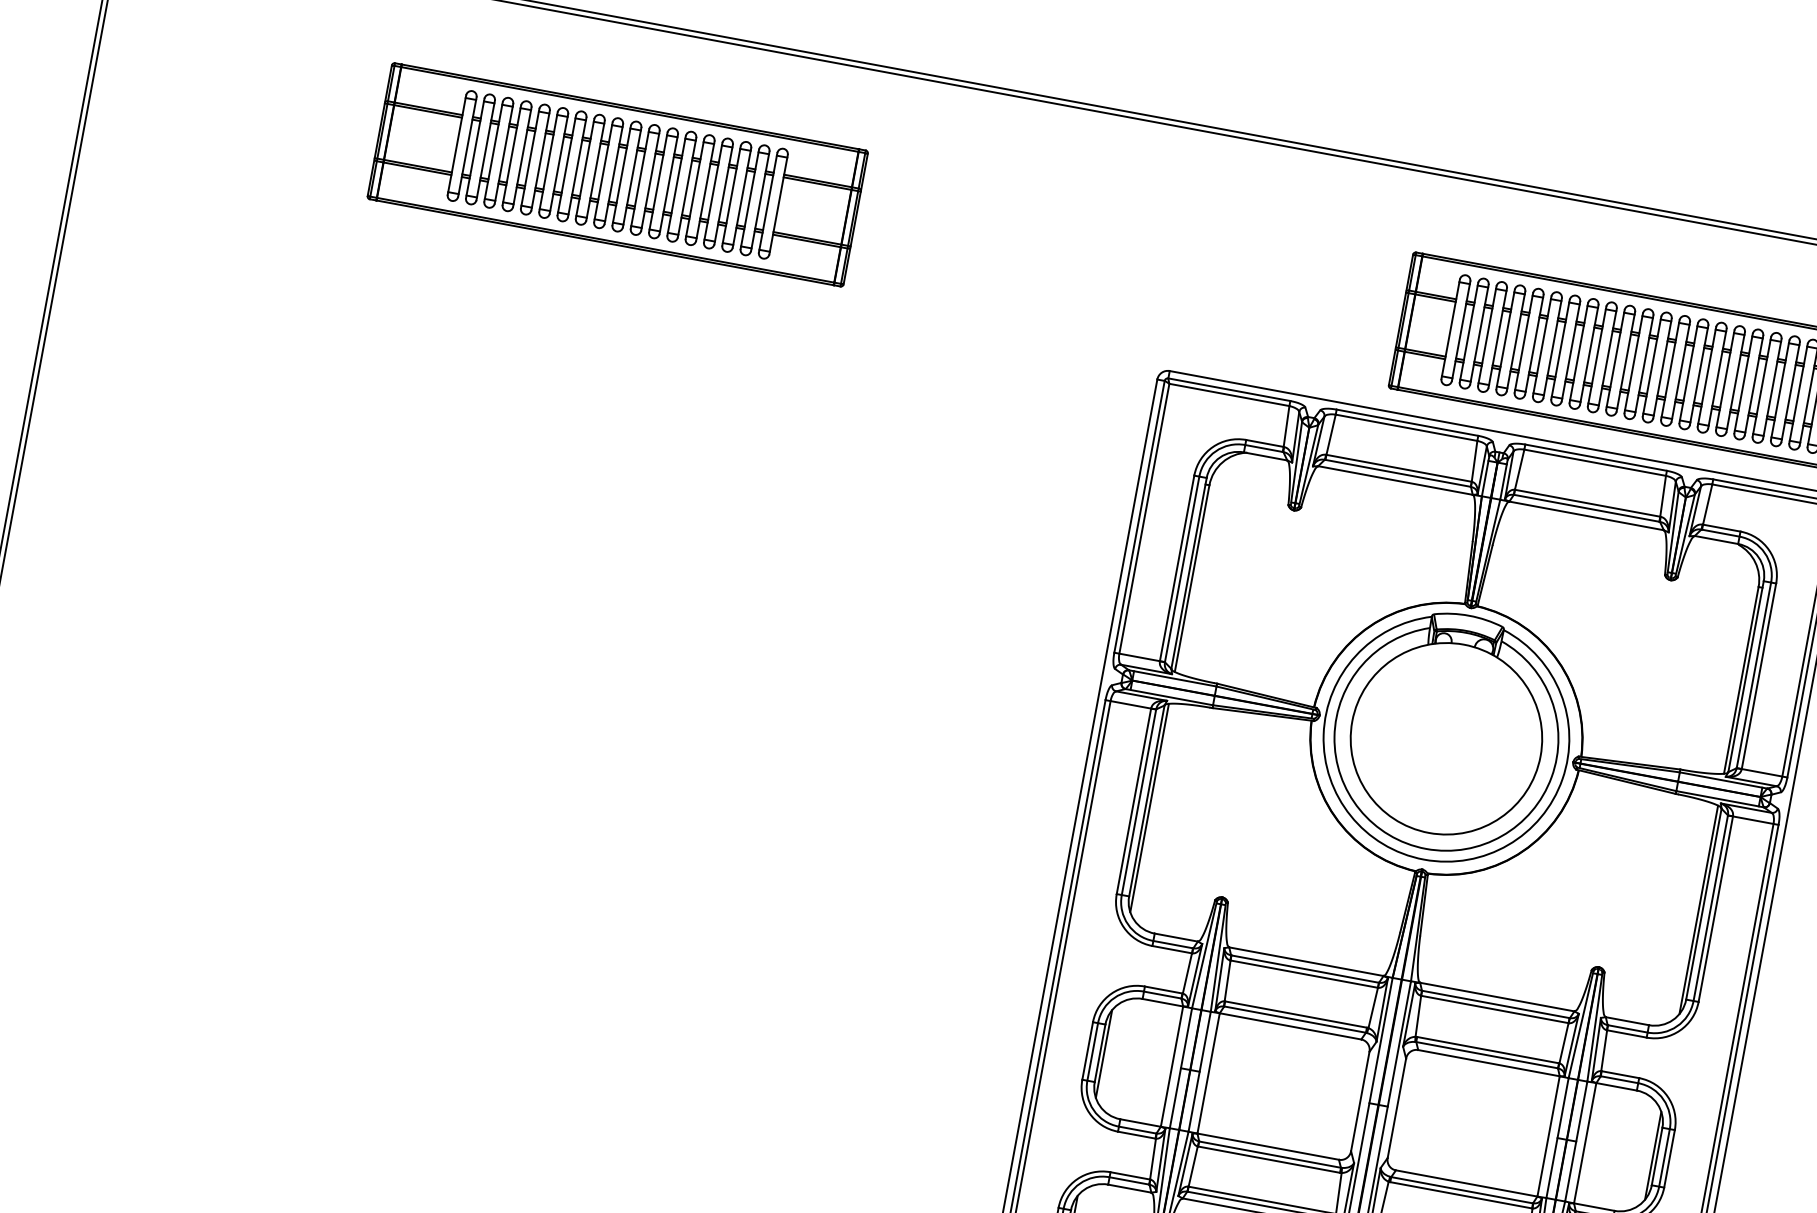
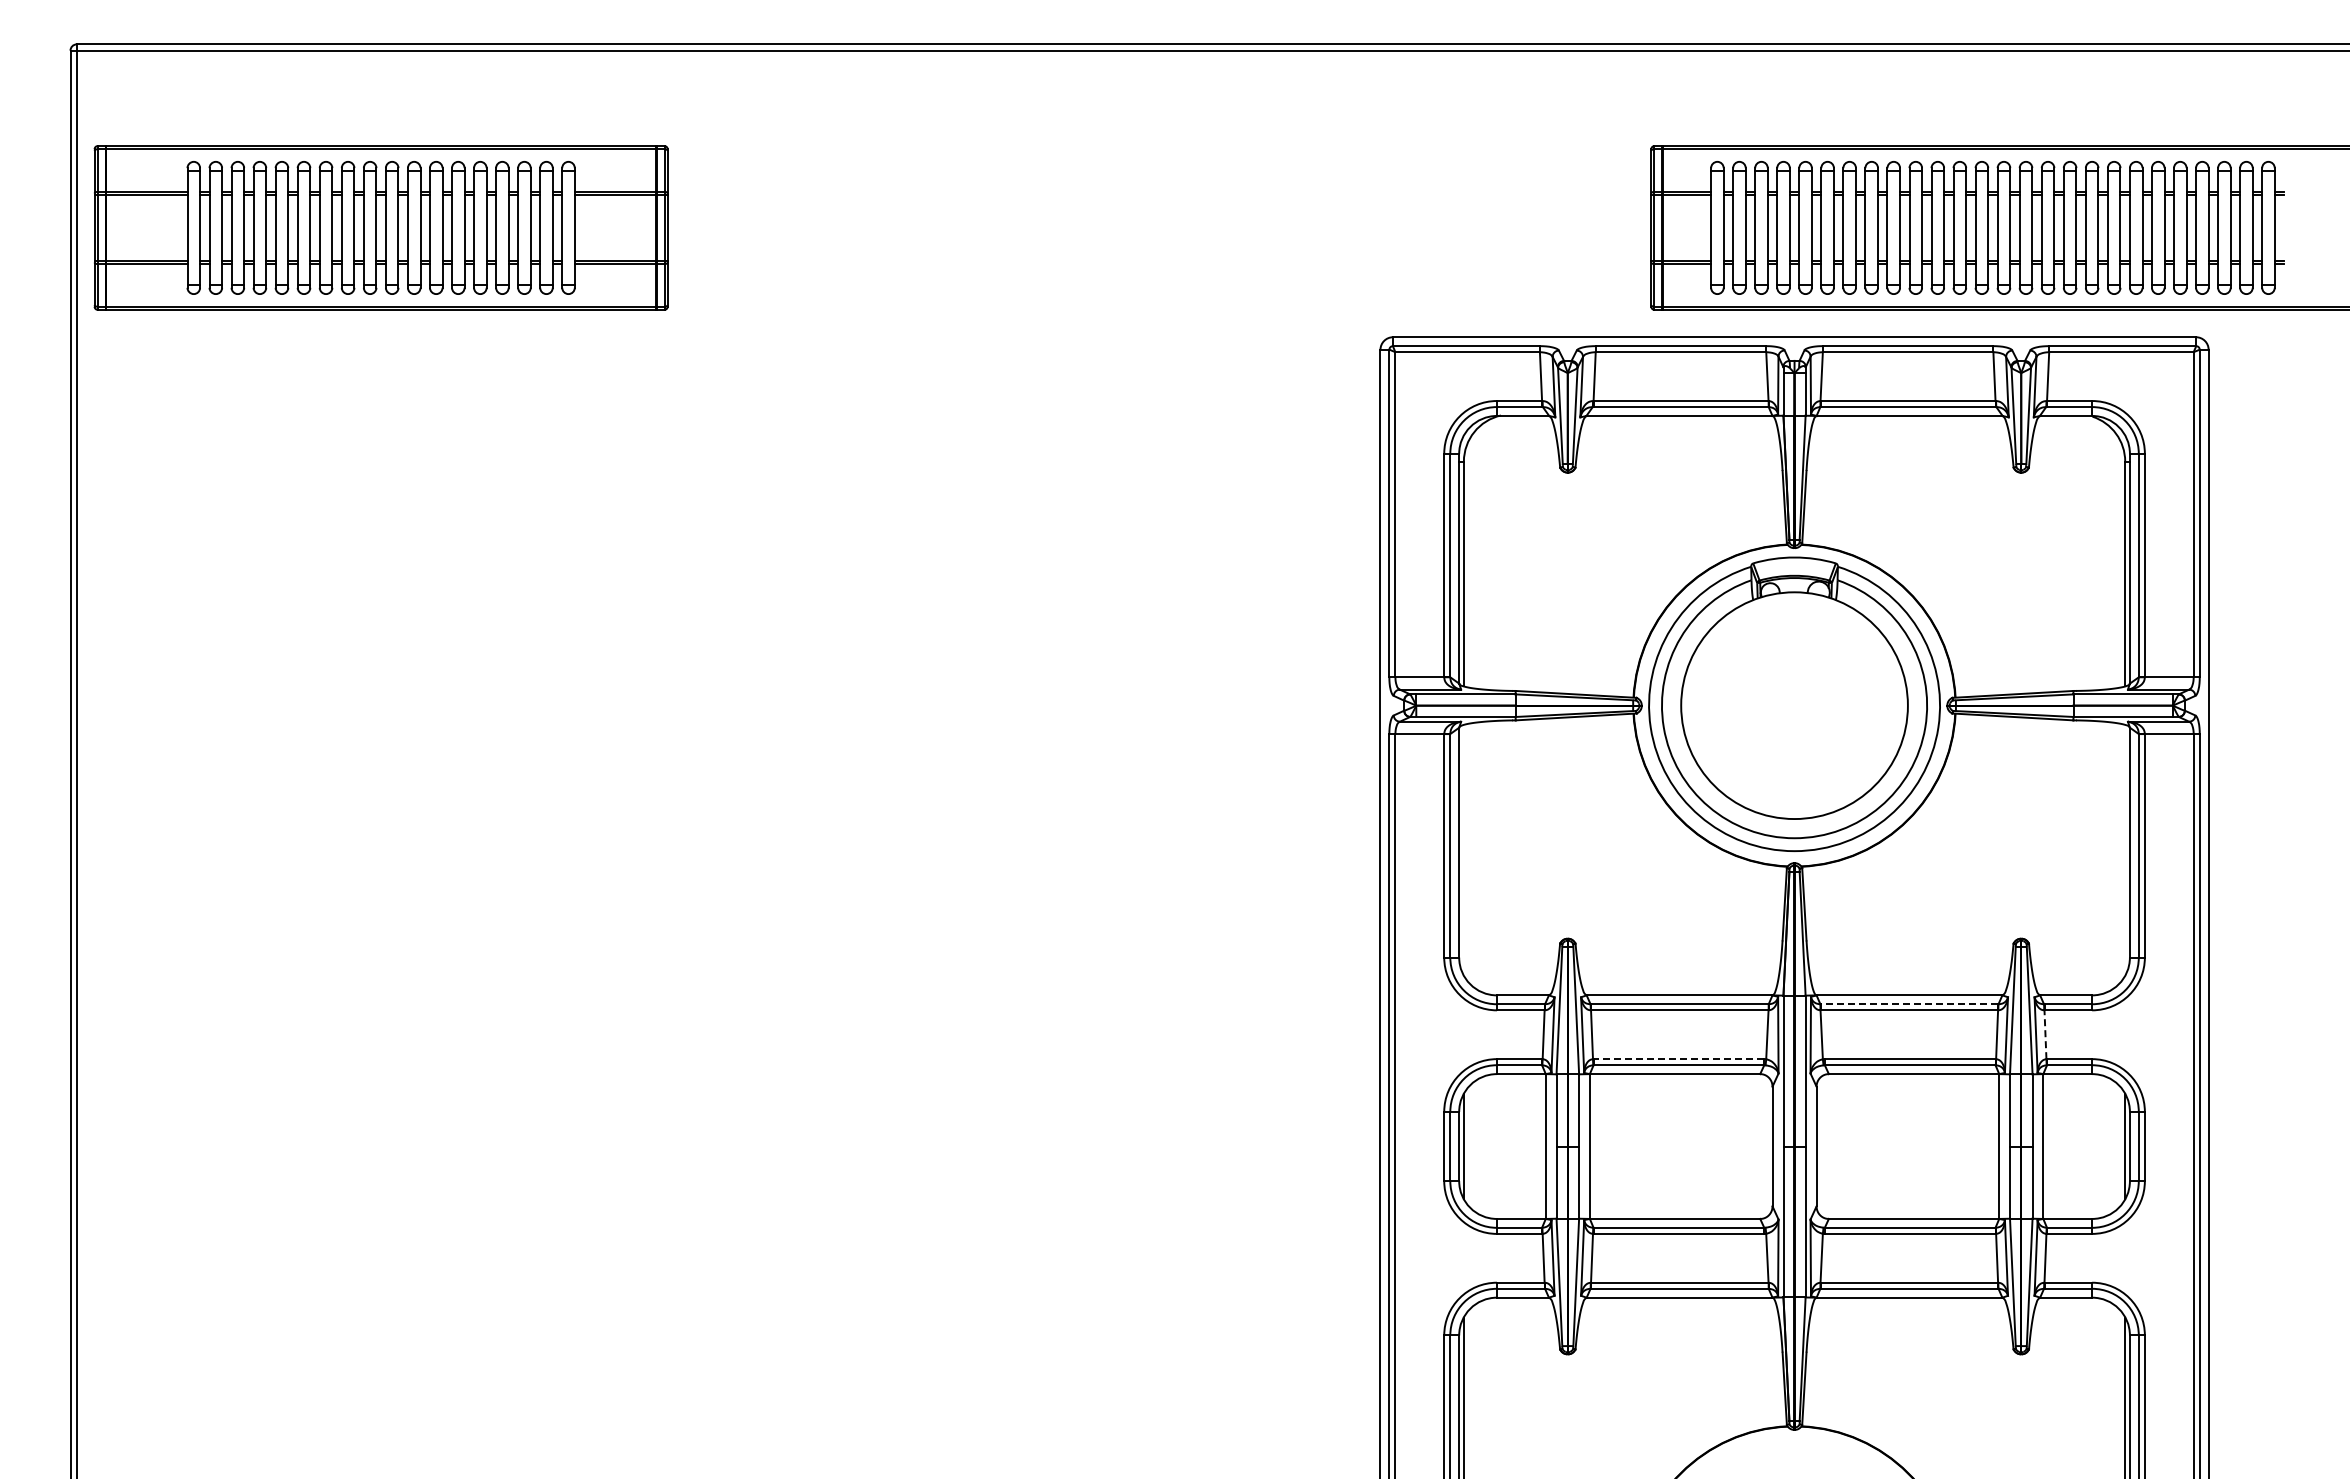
part: (617, 174) -> (380, 227), moved
line: (1149, 807) -> (1463, 849), removed
line: (1699, 909) -> (2125, 849), removed
line: (1495, 1004) -> (1909, 1004), solid -> dashed
line: (1295, 1014) -> (1678, 1059), solid -> dashed
line: (1604, 1050) -> (2045, 1034), solid -> dashed

